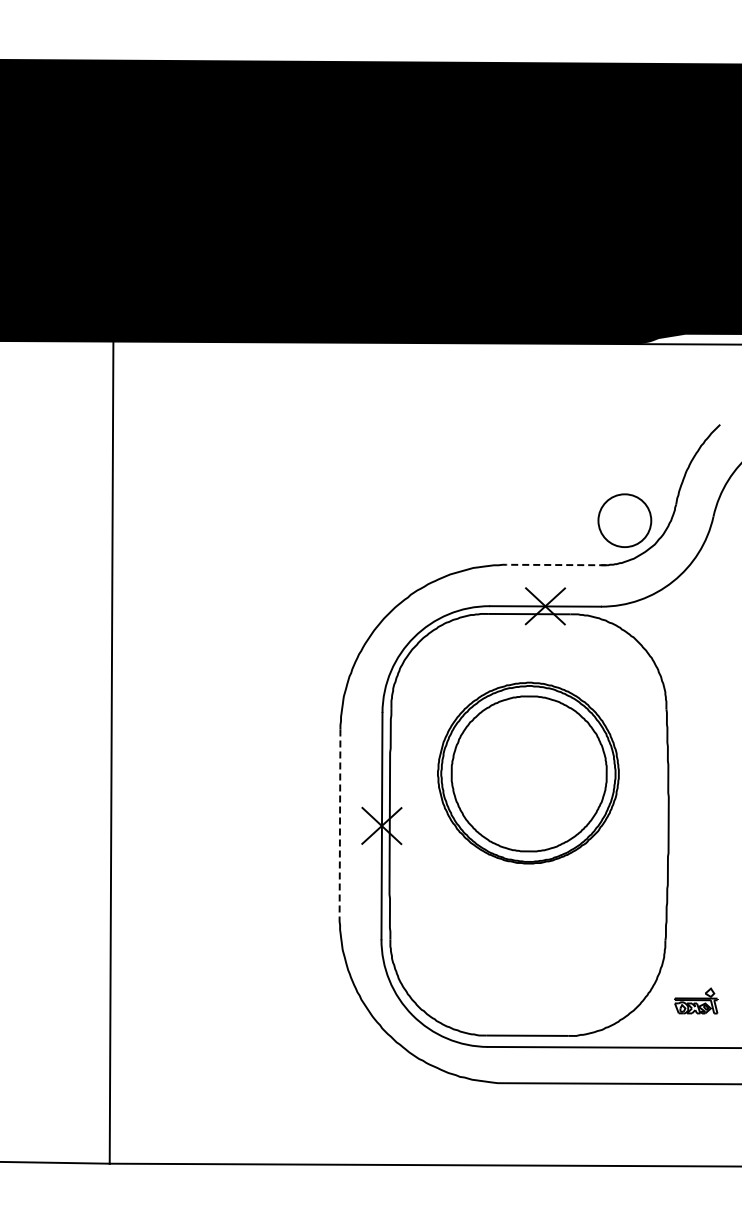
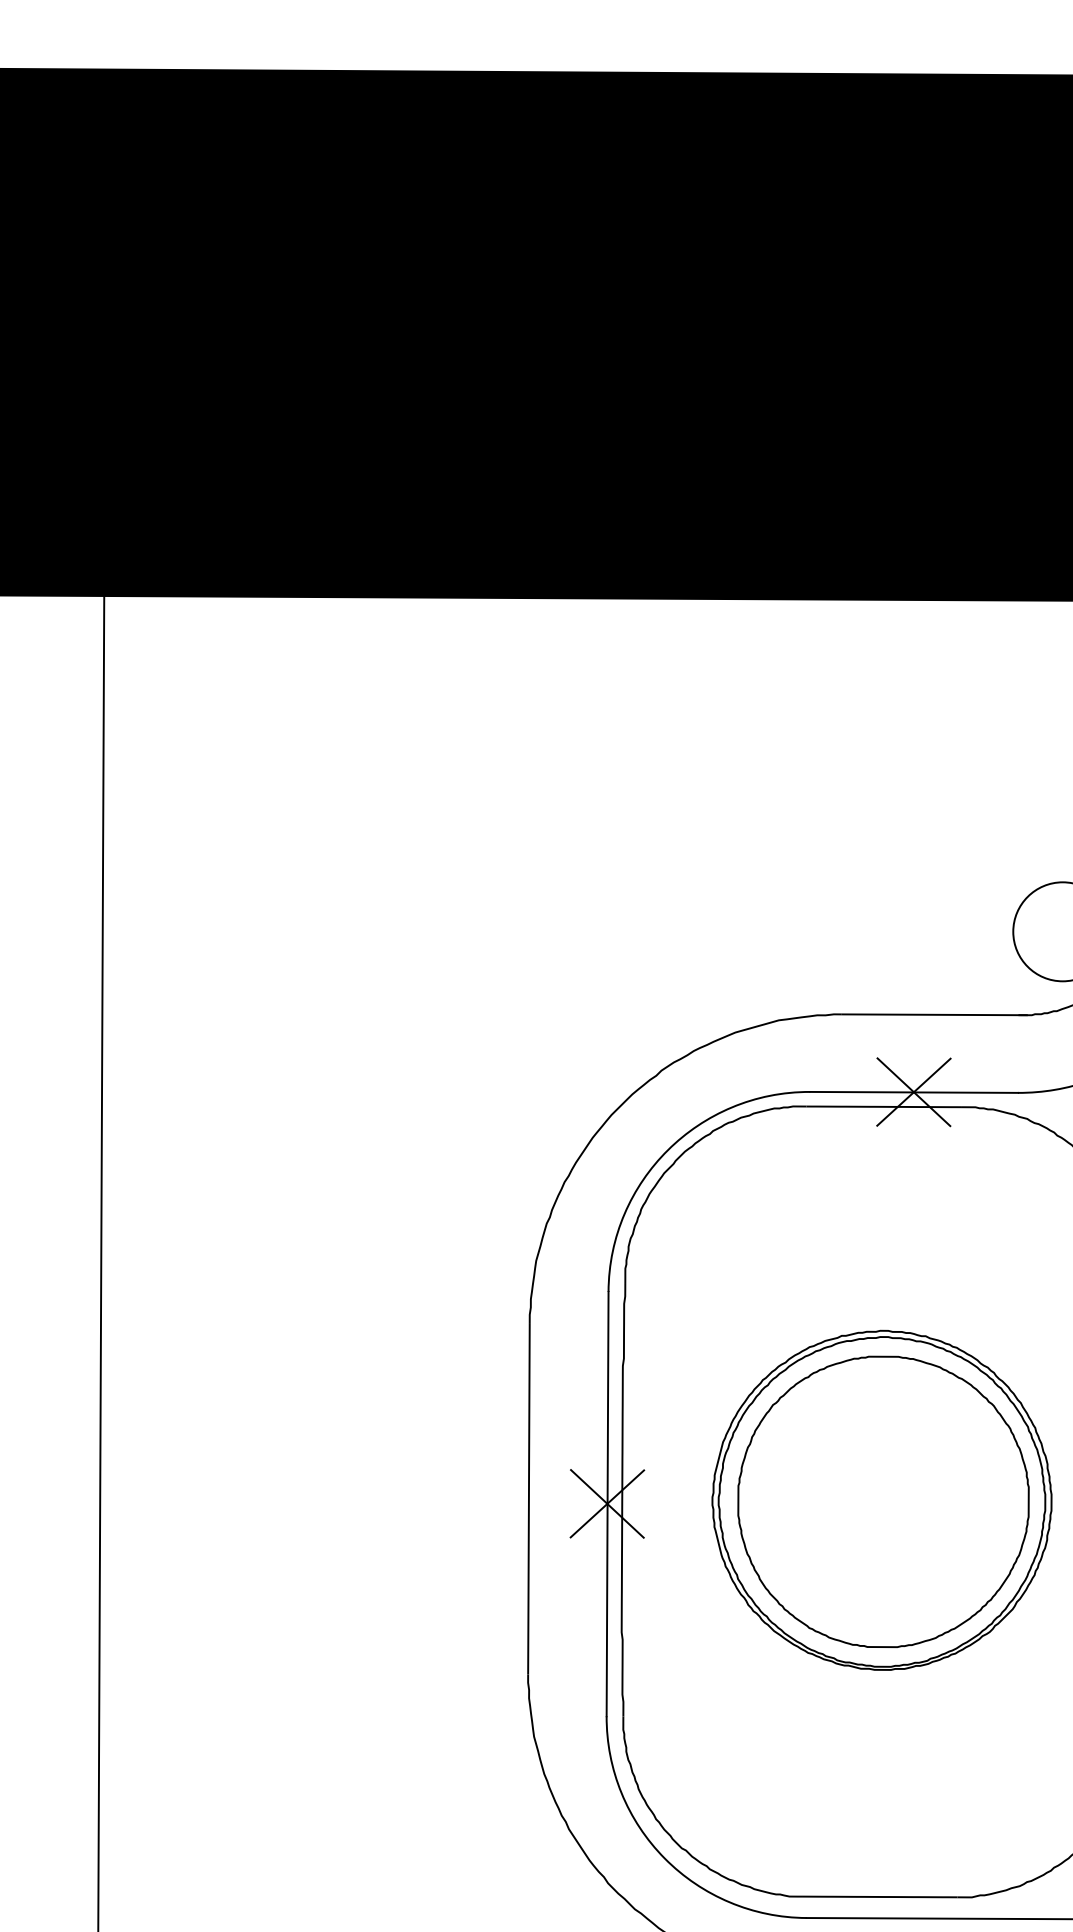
line: (556, 565) -> (934, 1015), dashed -> solid
part: (528, 772) -> (882, 1499), moved
line: (340, 823) -> (529, 1499), dashed -> solid

